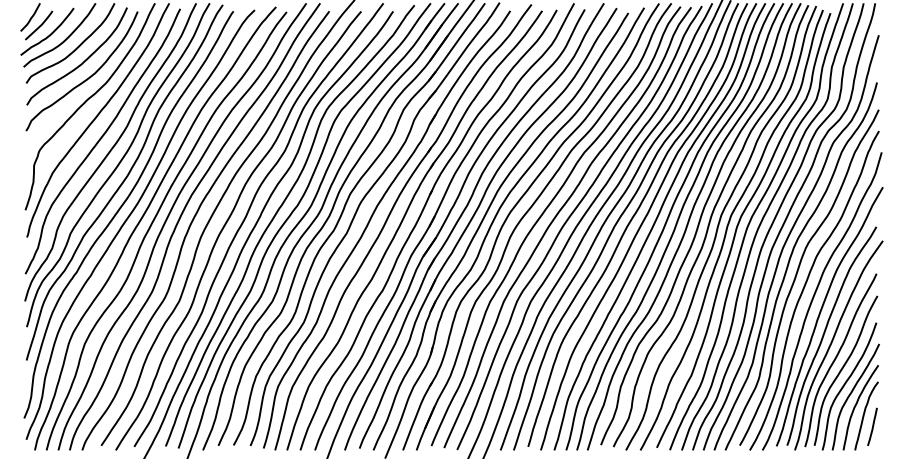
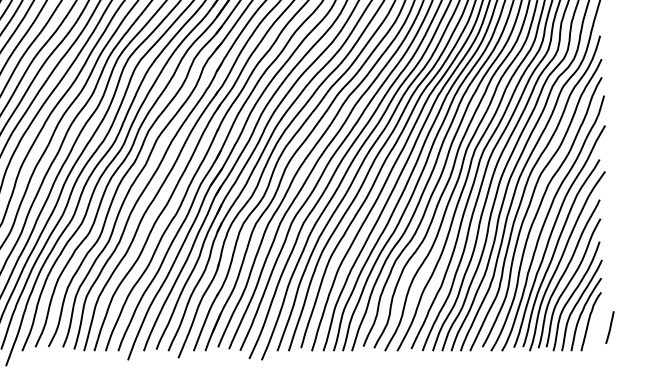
line: (872, 426) -> (609, 327), moved

